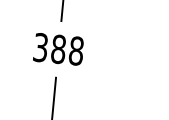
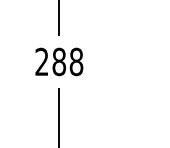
text: (40, 48) -> (41, 62), 388 -> 288

